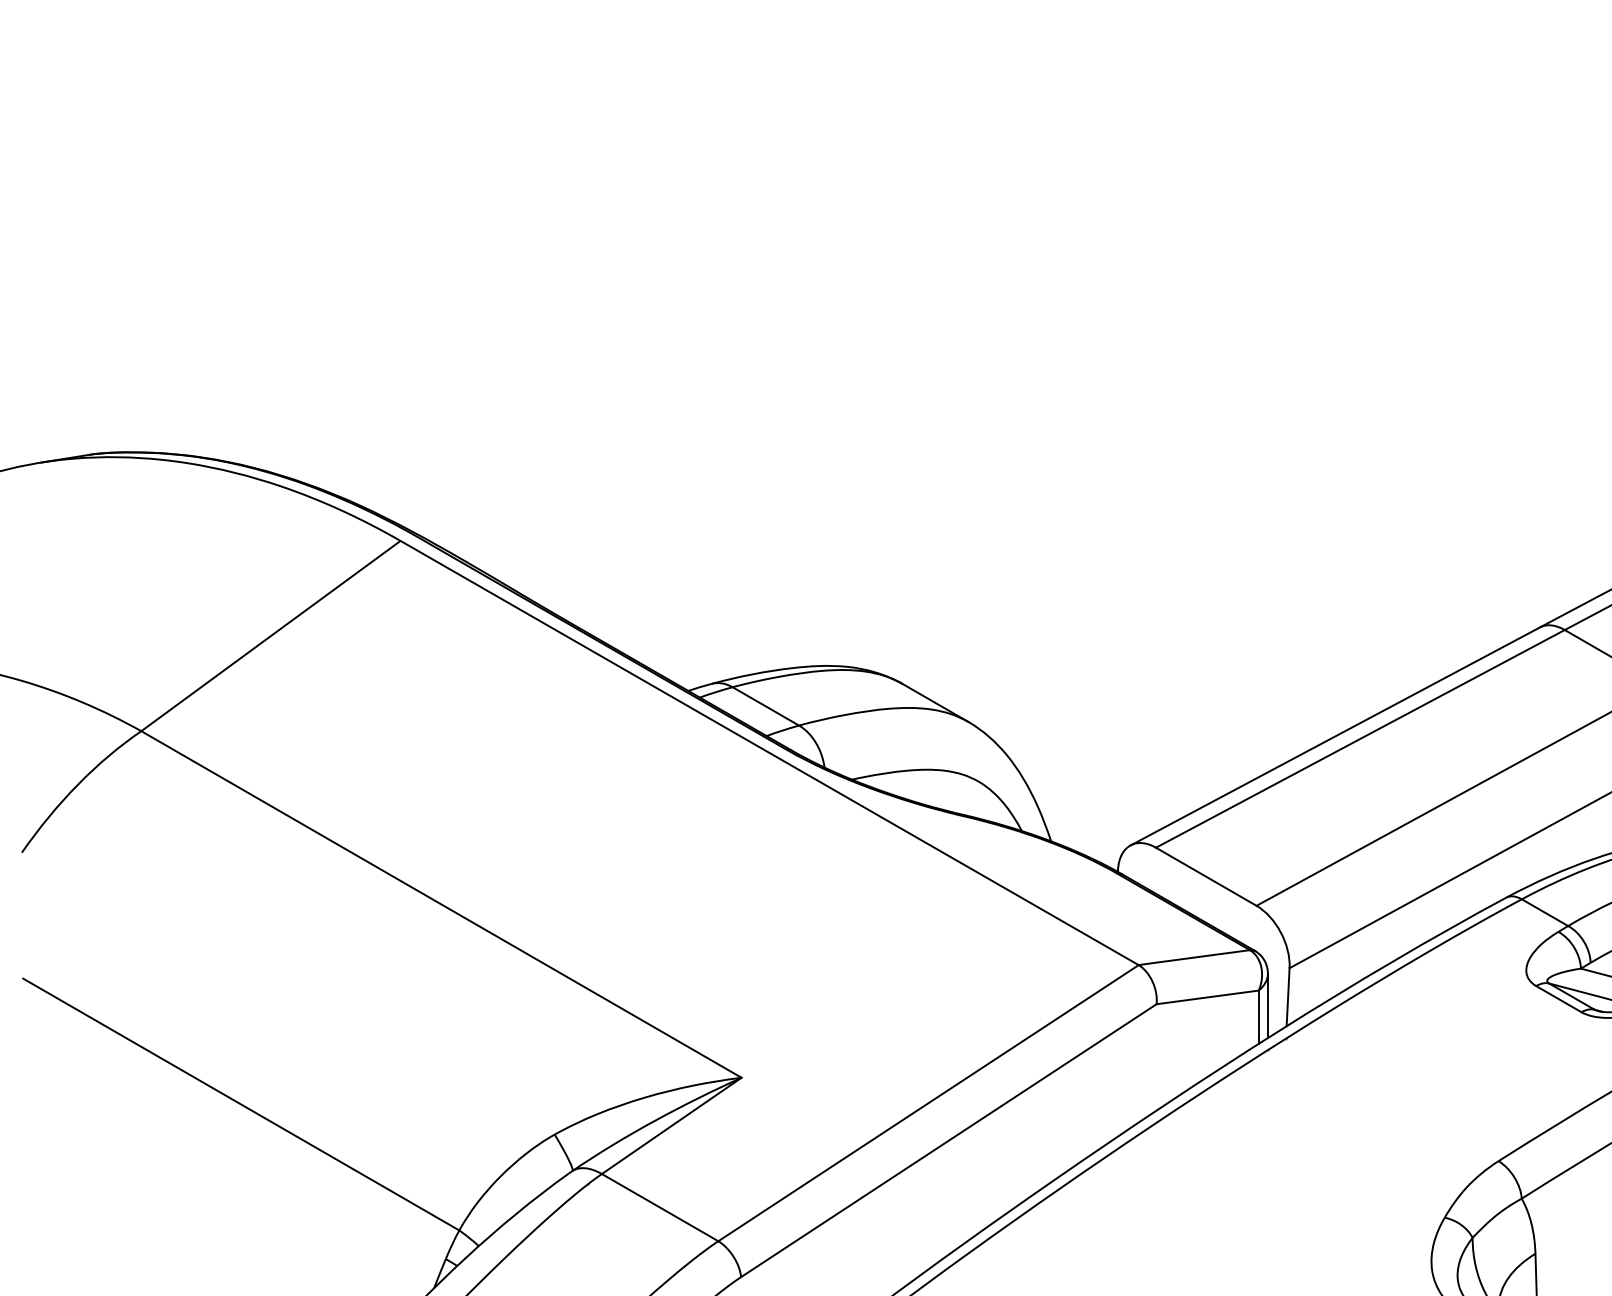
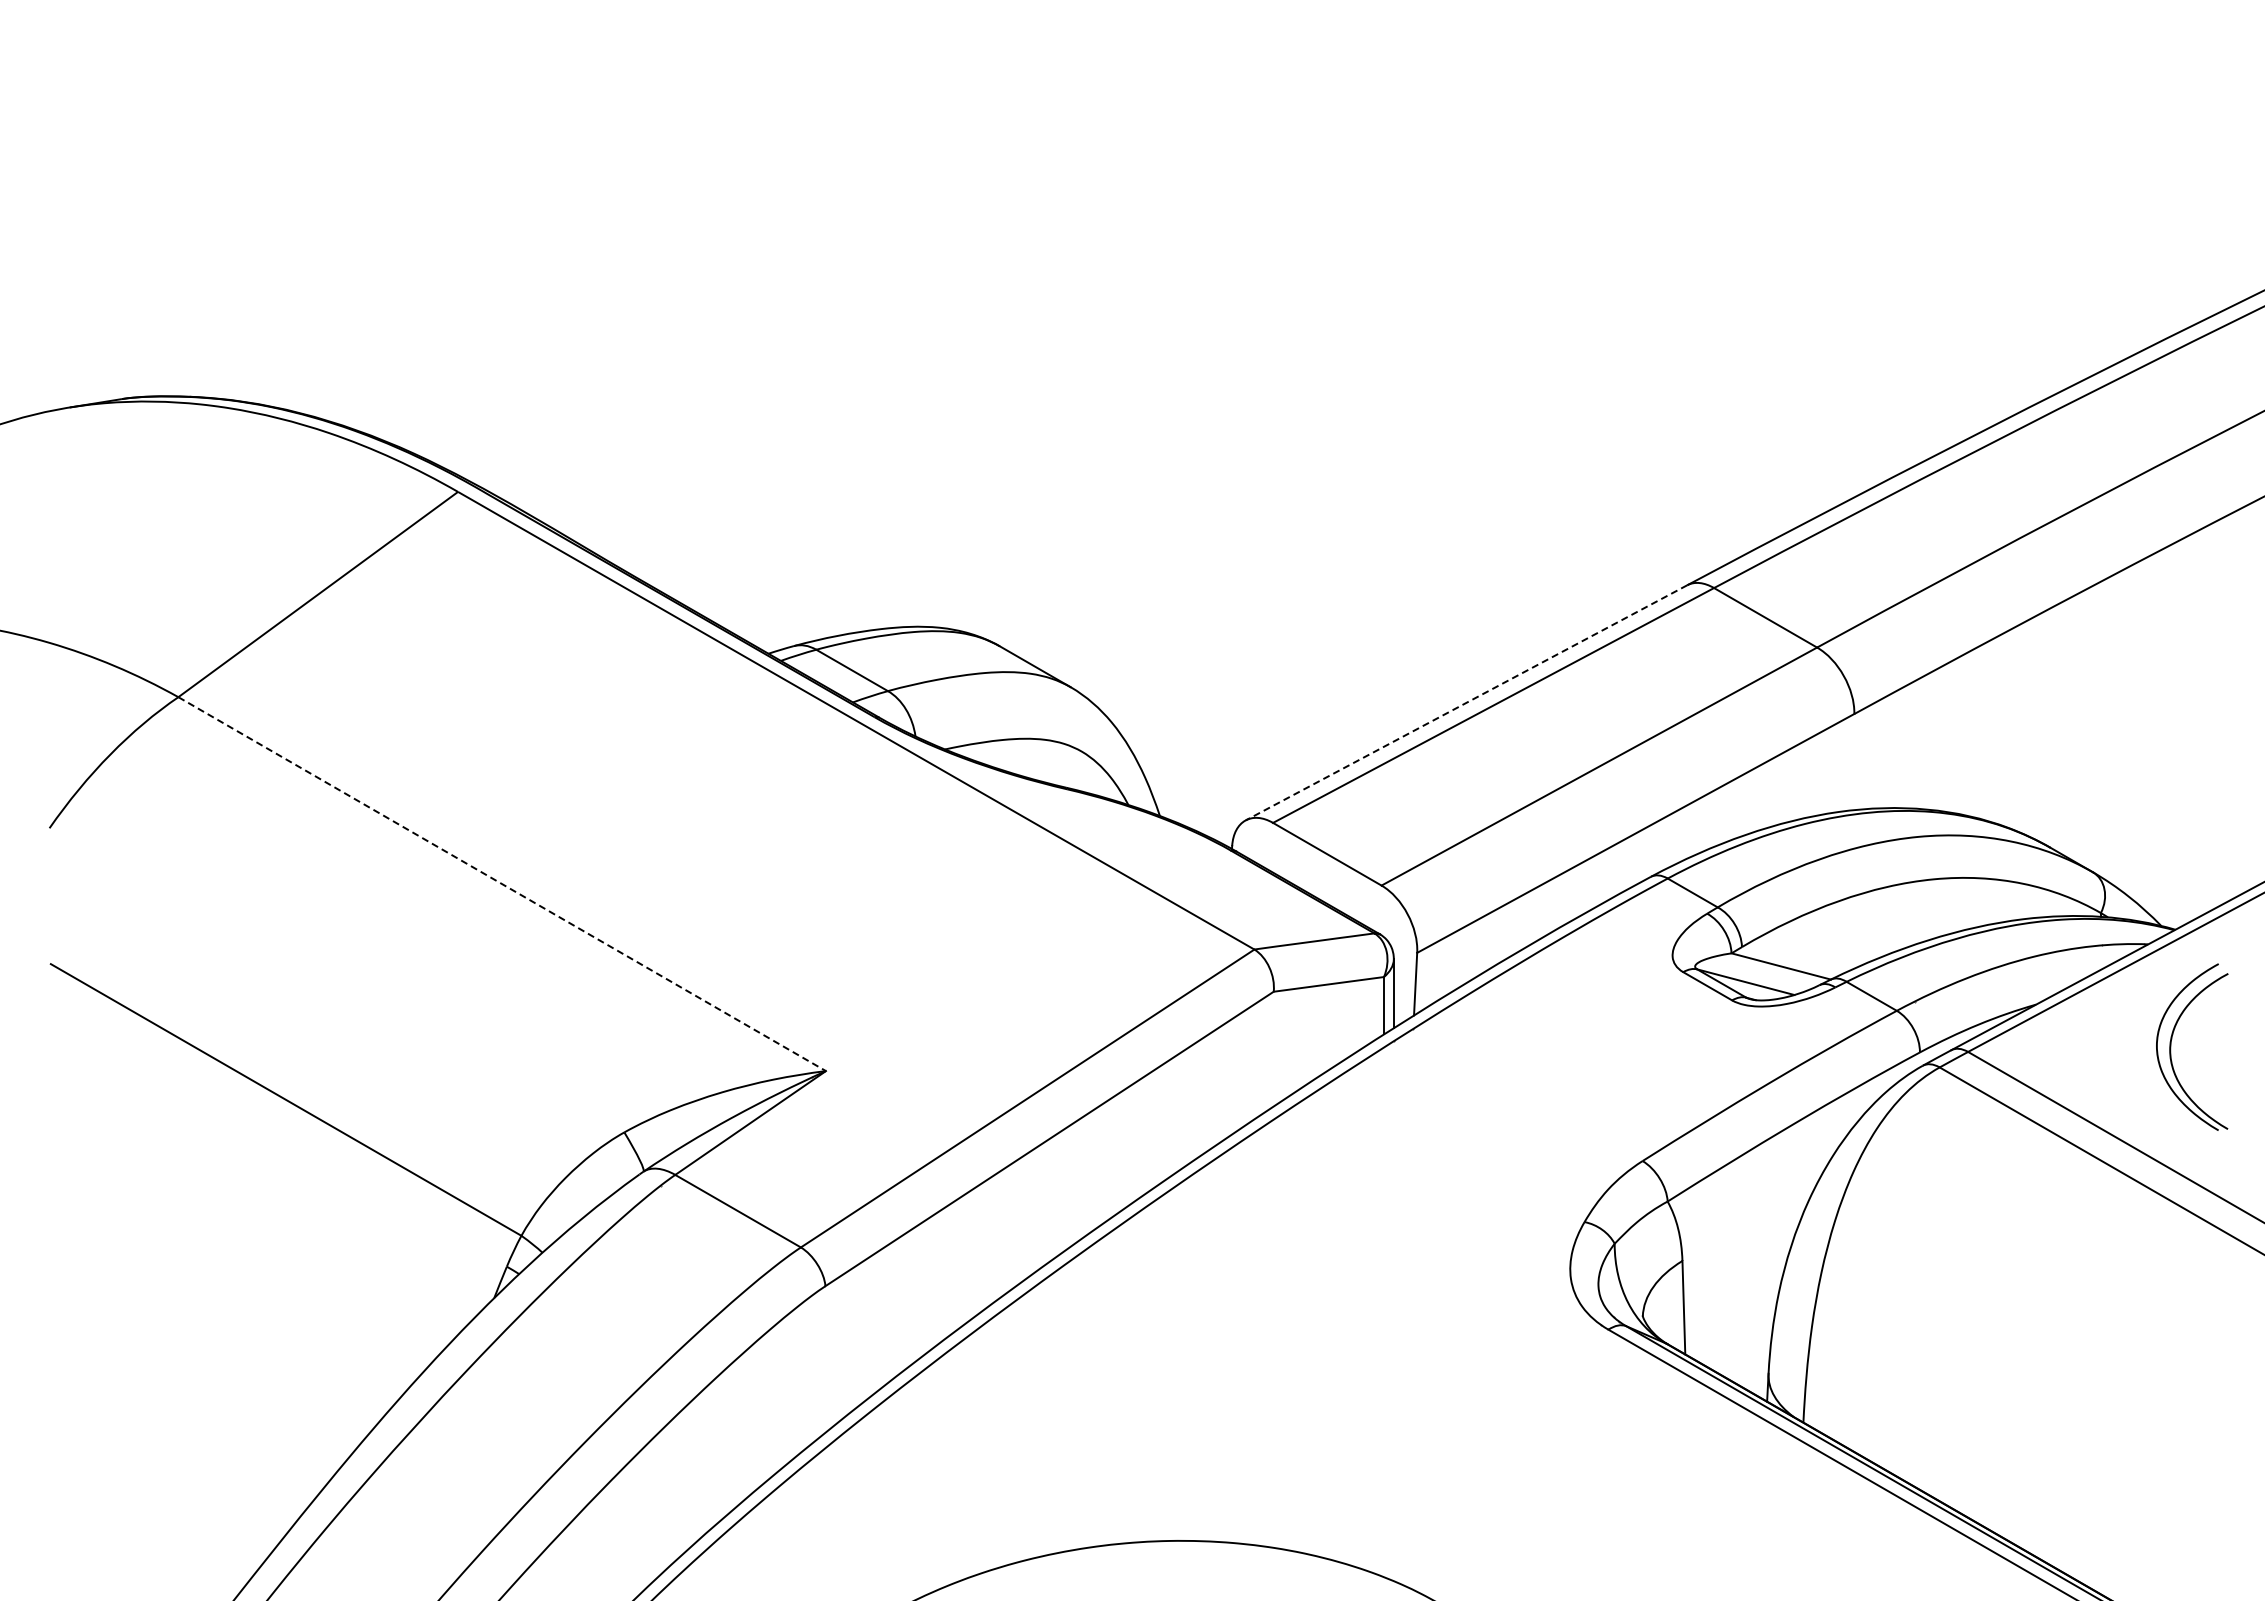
line: (1335, 737) -> (1466, 703), solid -> dashed
line: (441, 904) -> (502, 884), solid -> dashed

